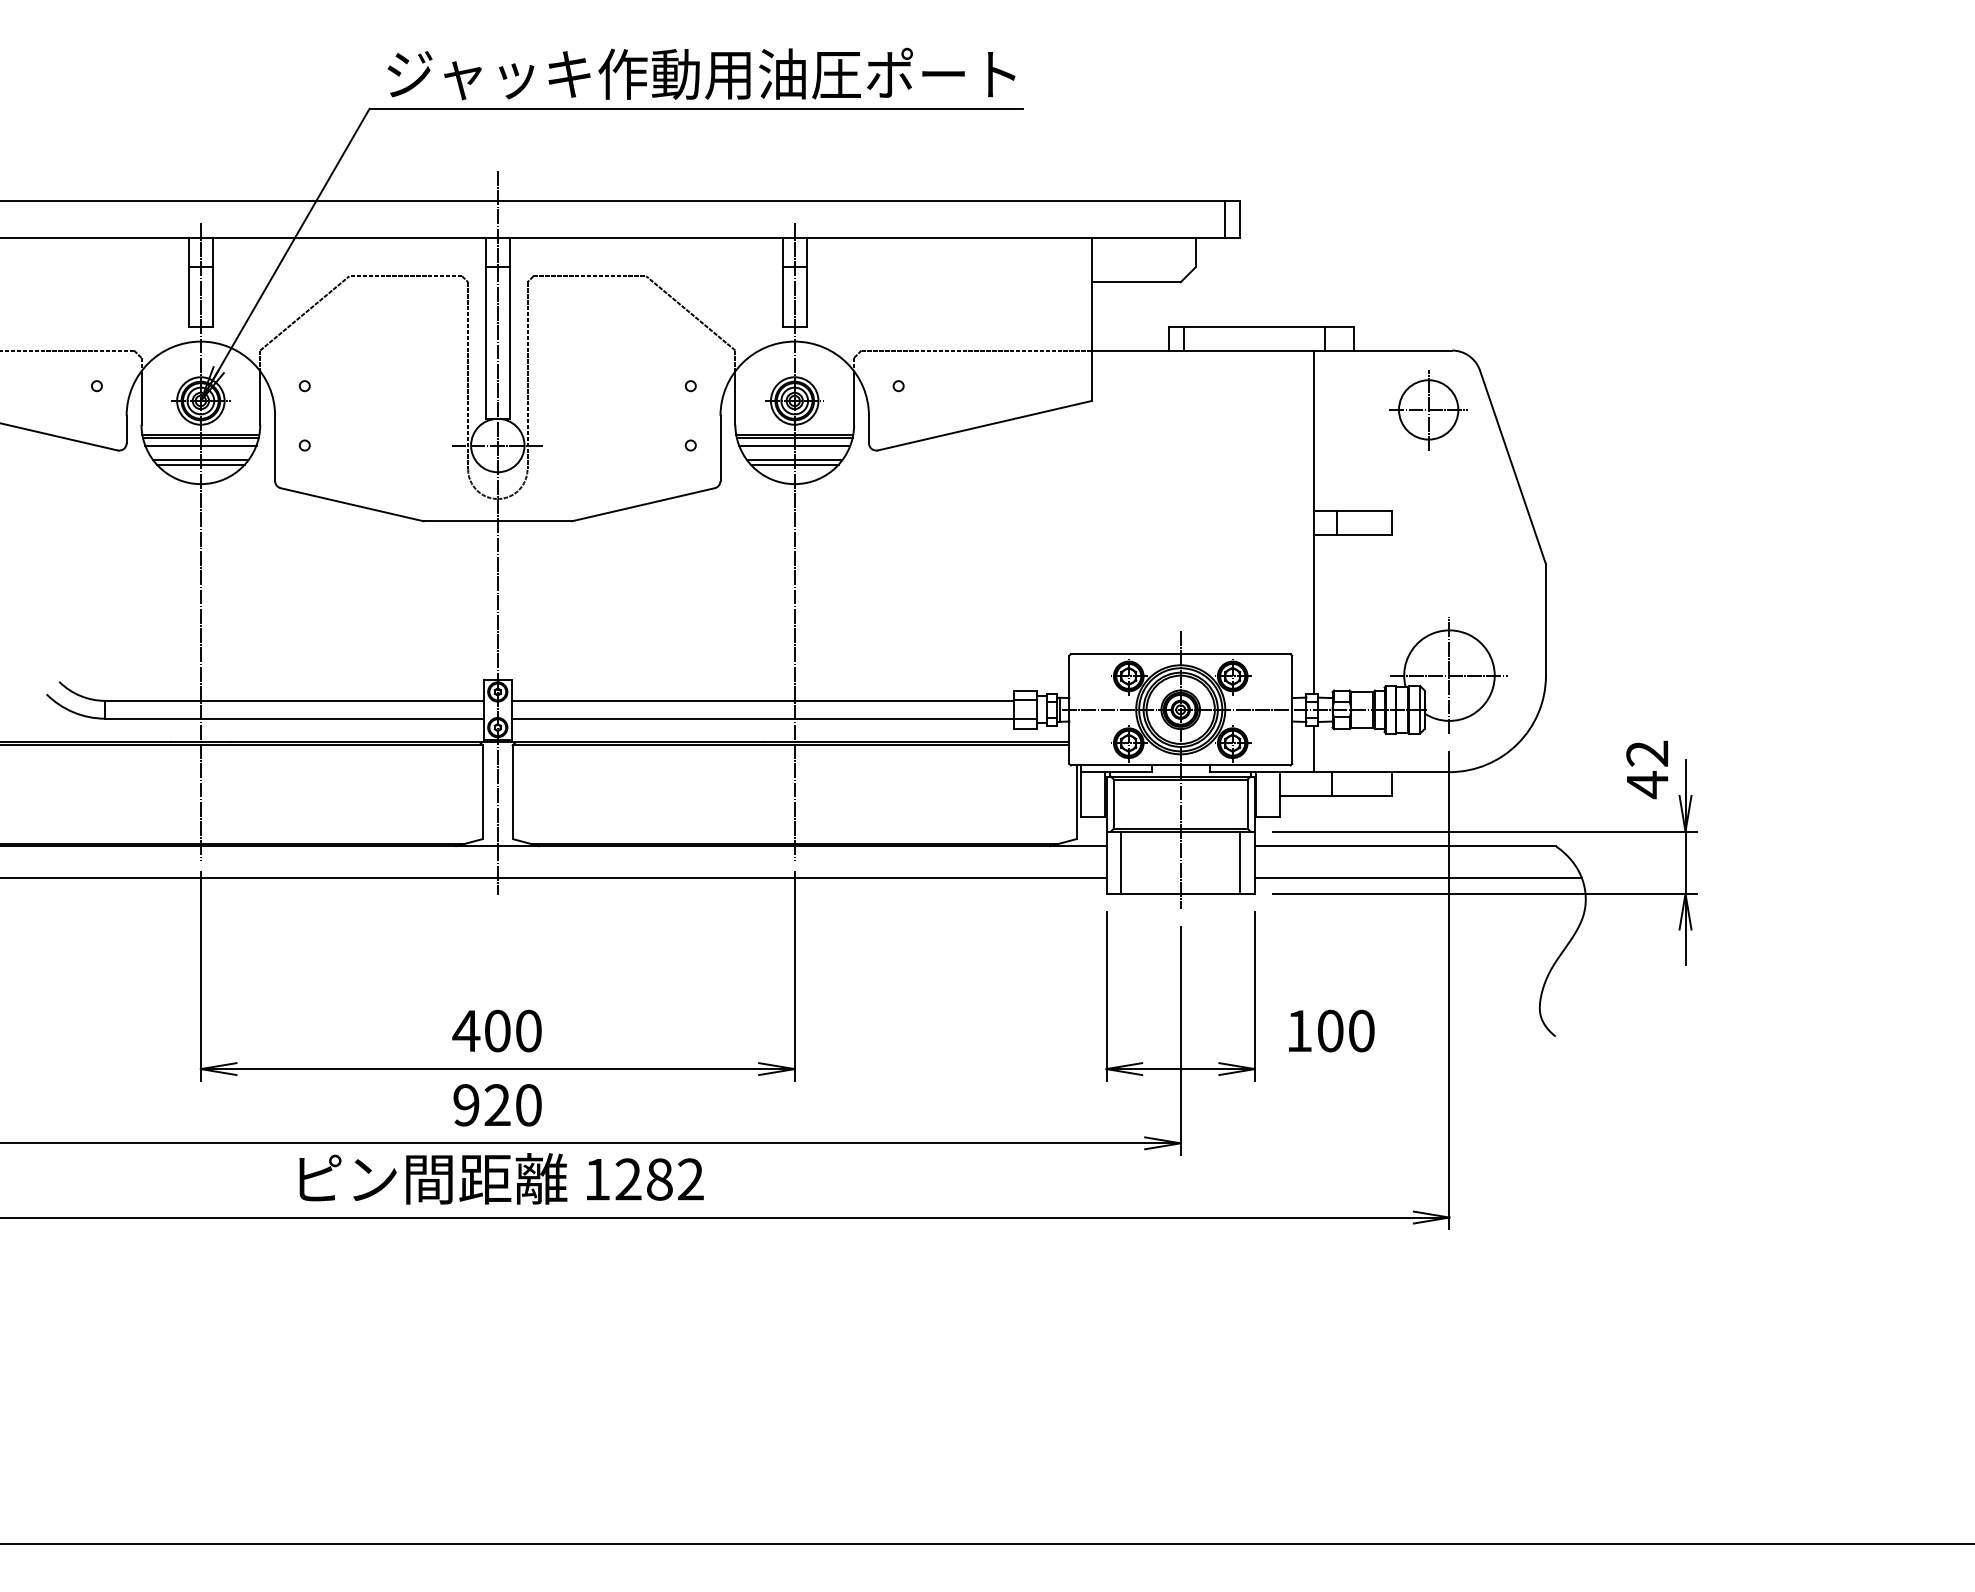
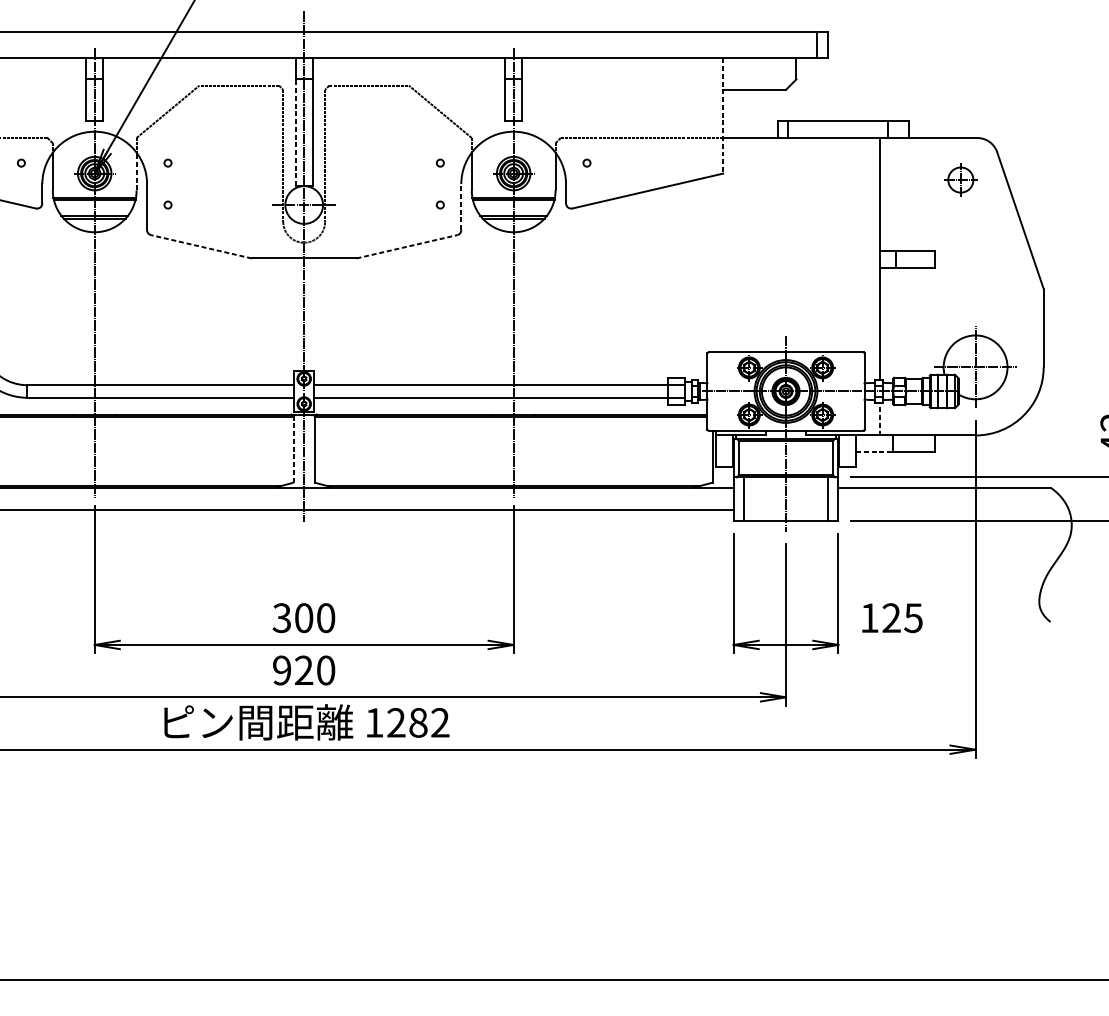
line: (1091, 319) -> (723, 116), solid -> dashed
line: (485, 343) -> (295, 133), solid -> dashed
line: (260, 398) -> (136, 171), solid -> dashed
part: (1428, 410) -> (960, 180), size x0.6
line: (200, 445) -> (94, 205), removed
line: (794, 445) -> (513, 205), removed
line: (720, 448) -> (461, 207), solid -> dashed
line: (351, 504) -> (200, 246), solid -> dashed
line: (643, 504) -> (406, 246), solid -> dashed
line: (1314, 748) -> (880, 418), solid -> dashed
line: (482, 792) -> (293, 449), solid -> dashed
line: (1306, 795) -> (874, 451), solid -> dashed
line: (1417, 877) -> (953, 509), removed
text: (466, 1030) -> (282, 617), 400 -> 300
text: (1345, 1030) -> (902, 617), 100 -> 125

